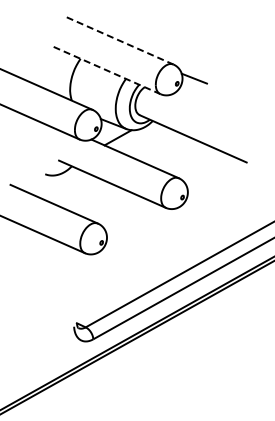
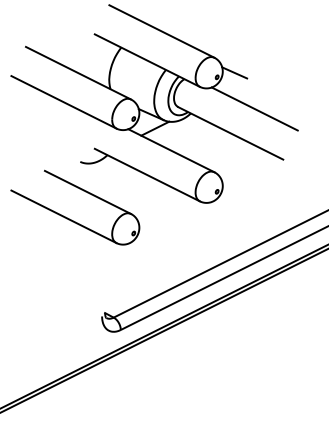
line: (119, 40) -> (161, 31), dashed -> solid
line: (107, 70) -> (147, 60), dashed -> solid
line: (215, 113) -> (254, 108), added

